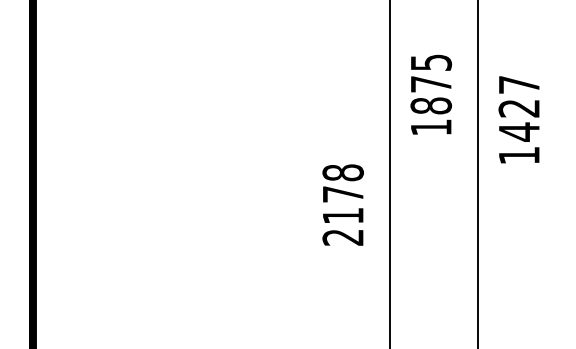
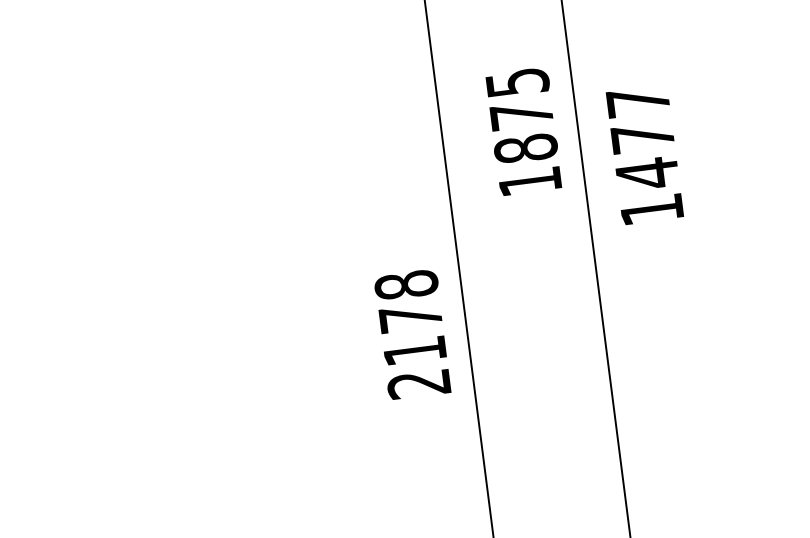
text: (431, 94) -> (524, 131), moved
text: (518, 108) -> (641, 137), 1427 -> 1477
text: (342, 204) -> (411, 333), moved

